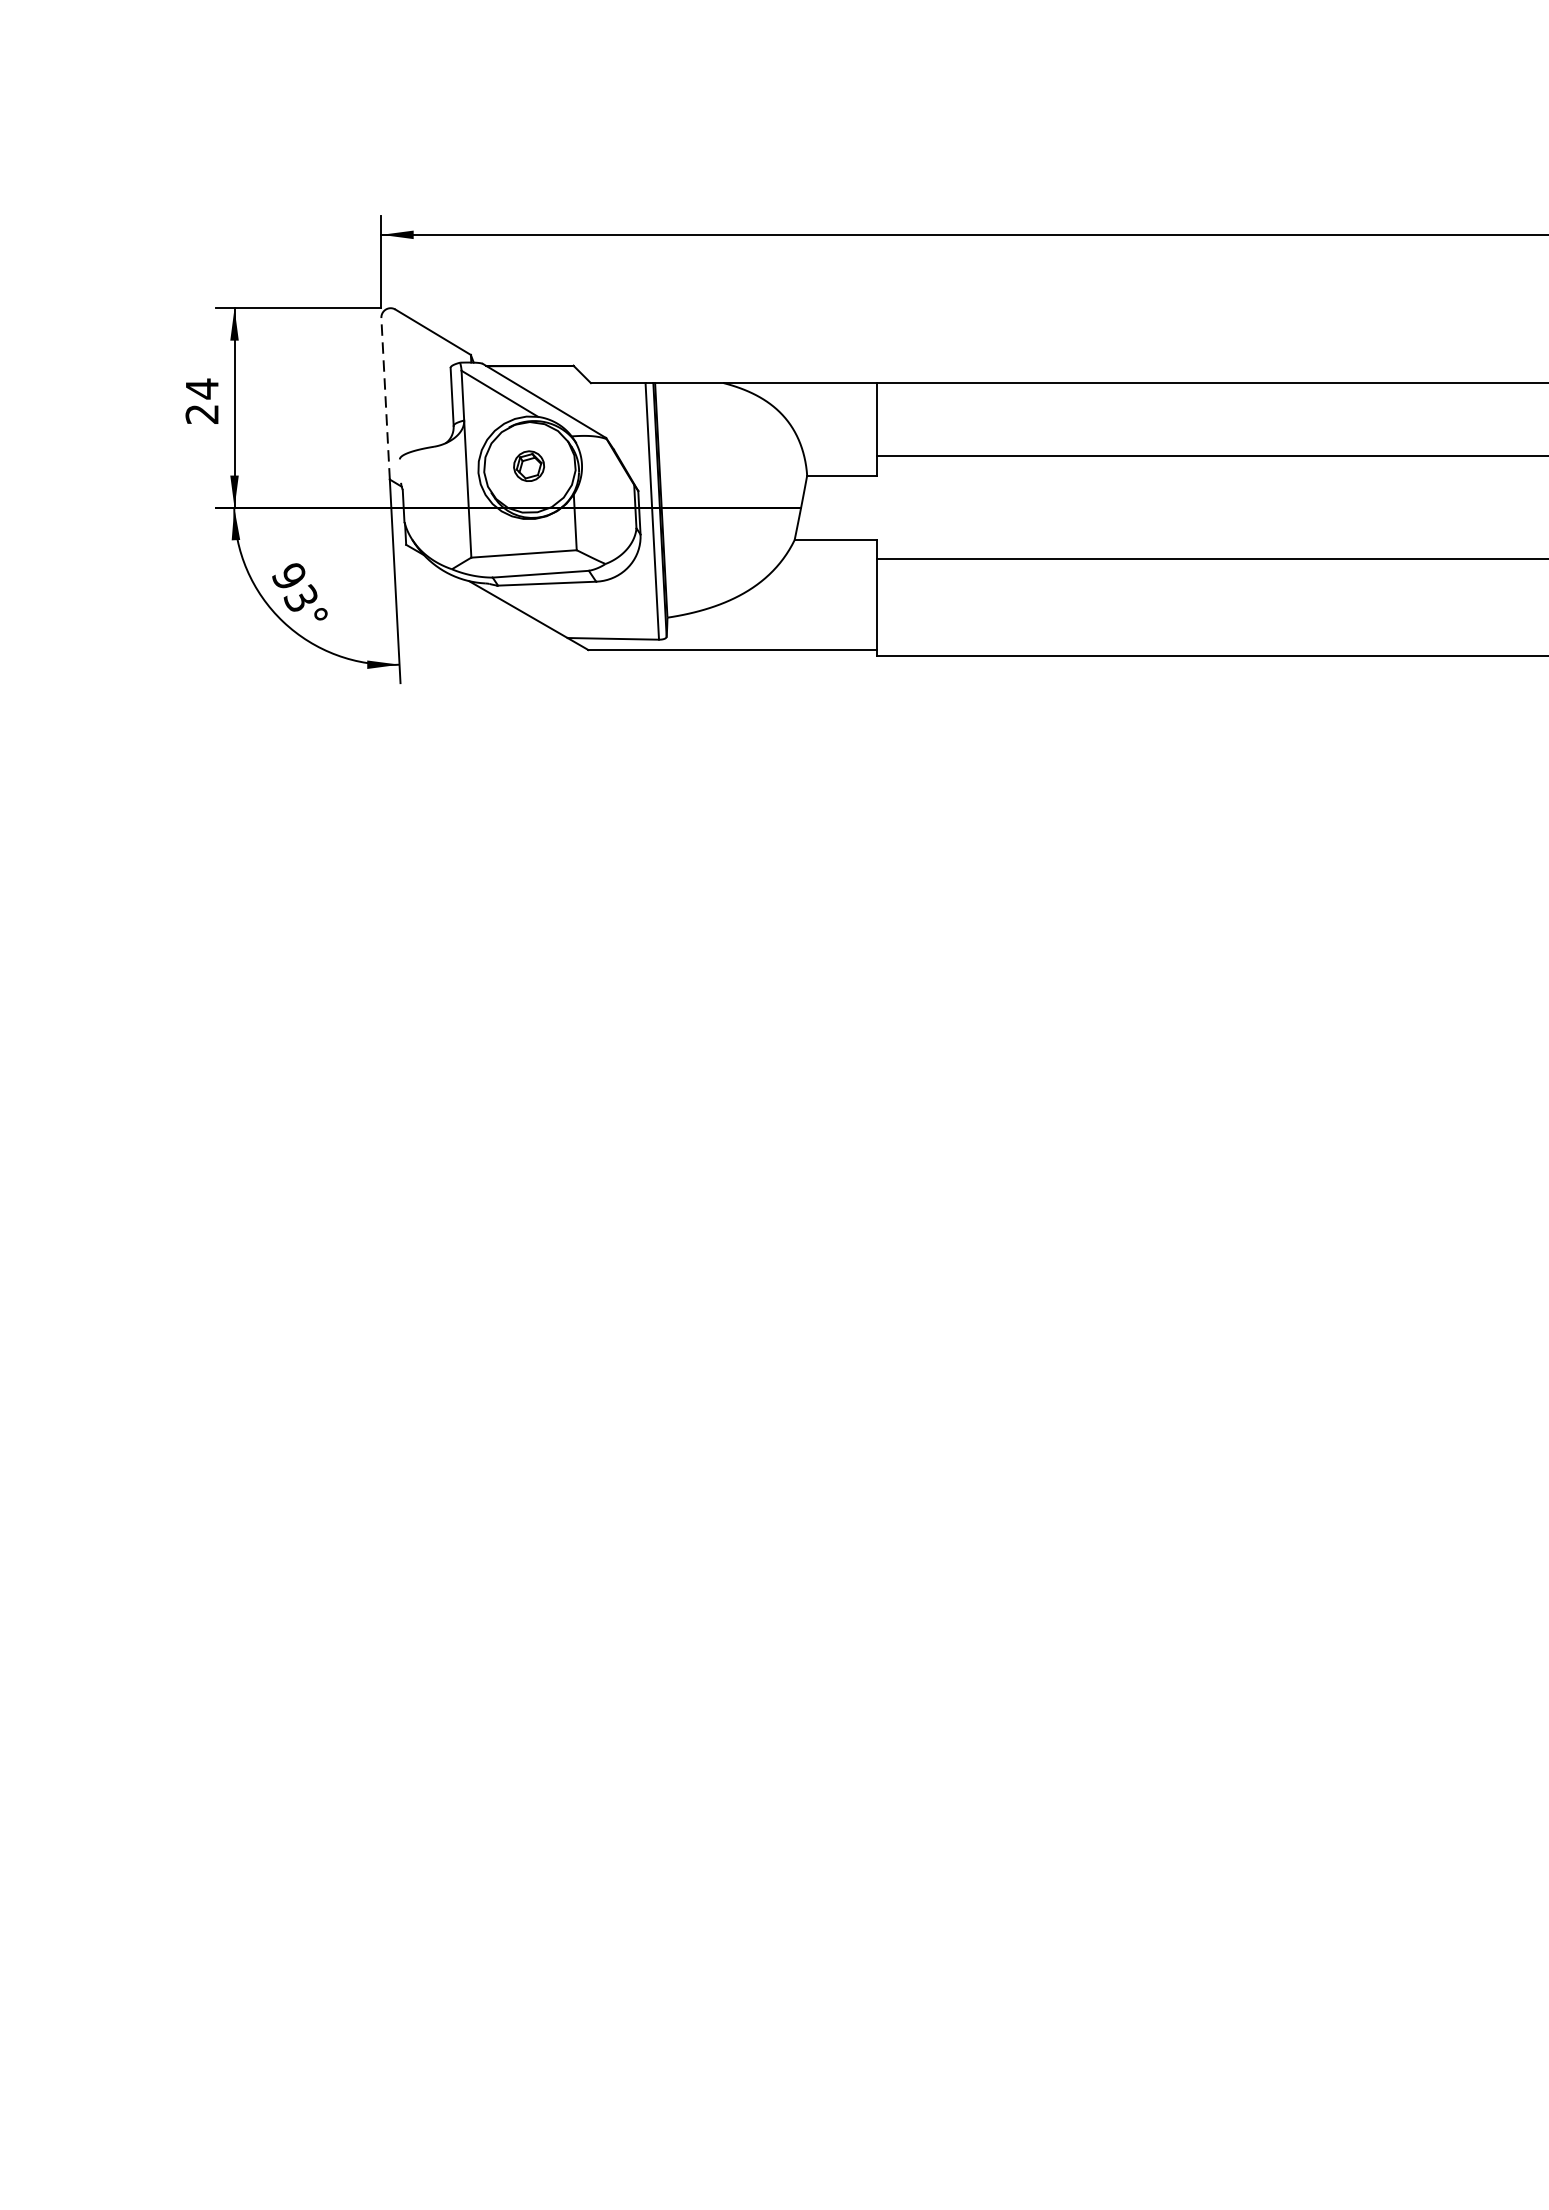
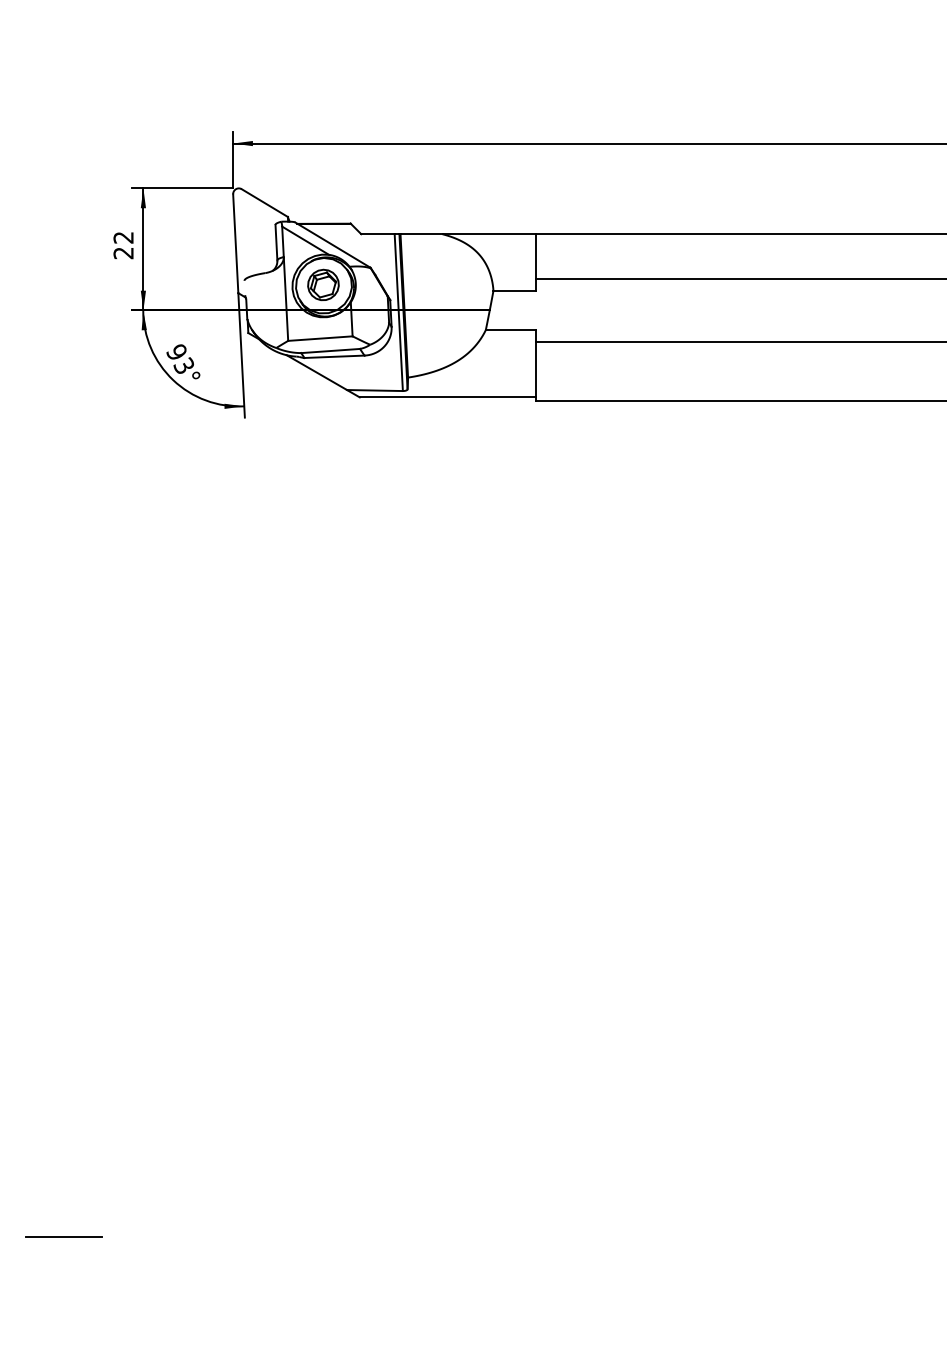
text: (201, 388) -> (123, 237), 24 -> 22
line: (385, 398) -> (235, 243), dashed -> solid
part: (529, 465) -> (323, 284), size x1.67
line: (105, 2024) -> (64, 1237), added

